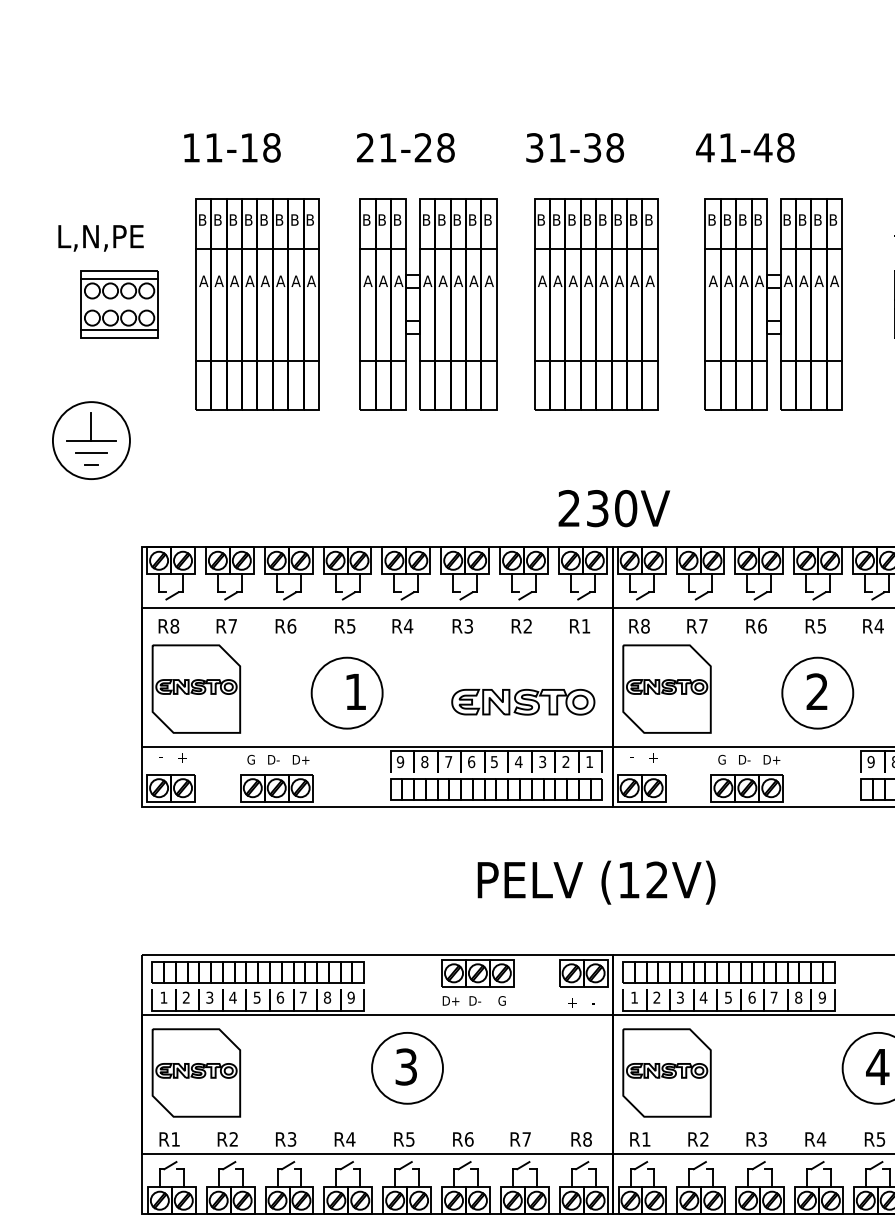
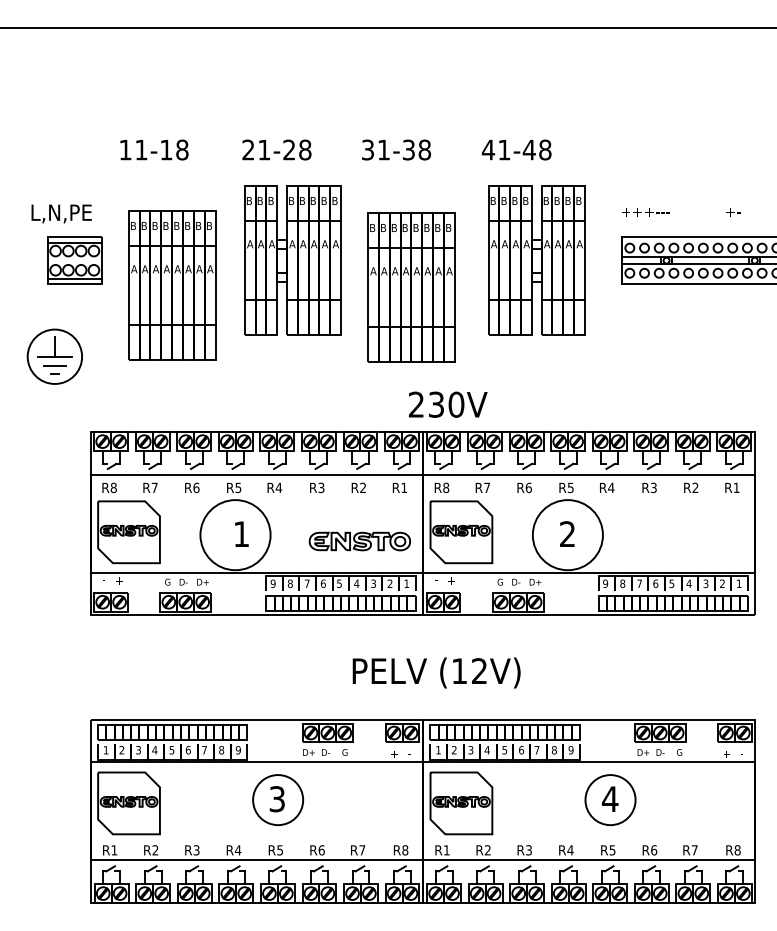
part: (257, 304) -> (172, 285), moved
part: (596, 304) -> (411, 287), moved
text: (614, 508) -> (448, 404), moved
circle: (347, 693) -> (235, 535), size x1.4
circle: (817, 693) -> (567, 535), size x1.4
text: (596, 881) -> (436, 672), moved

